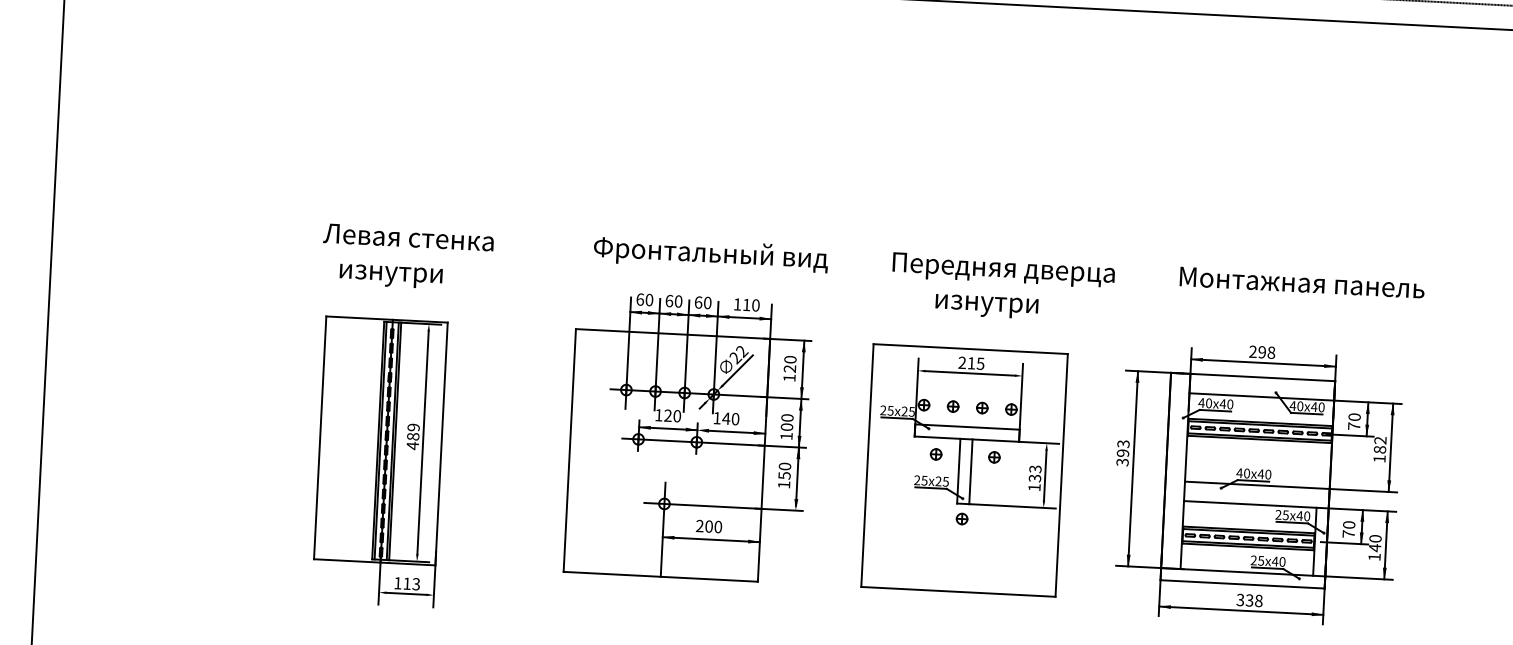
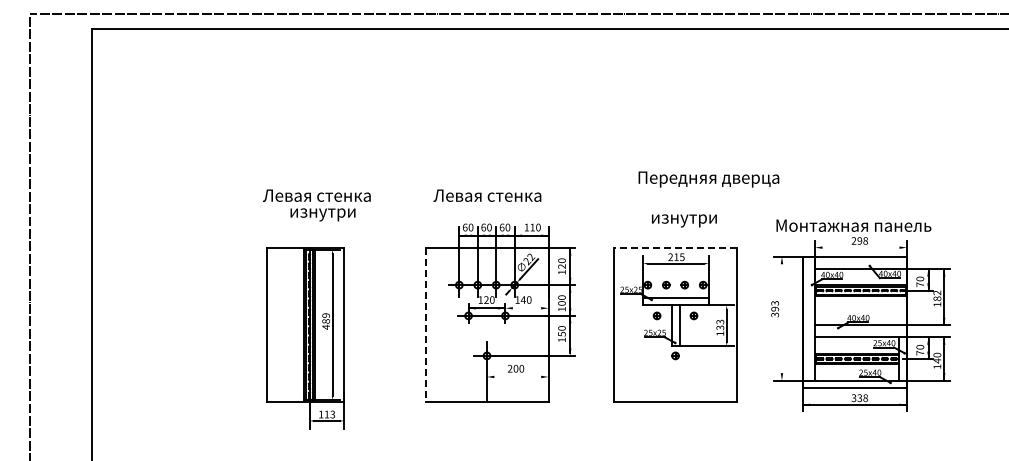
text: (709, 253) -> (507, 196), Фронтальный вид -> Левая стенка
text: (1003, 270) -> (708, 179), moved
text: (390, 275) -> (322, 214), moved
text: (1301, 282) -> (853, 225), moved
line: (970, 349) -> (675, 248), solid -> dashed
line: (1262, 362) -> (860, 247), removed
line: (735, 432) -> (529, 308), removed
line: (569, 451) -> (425, 325), solid -> dashed
line: (1132, 468) -> (781, 318), removed
line: (710, 538) -> (517, 376), removed

